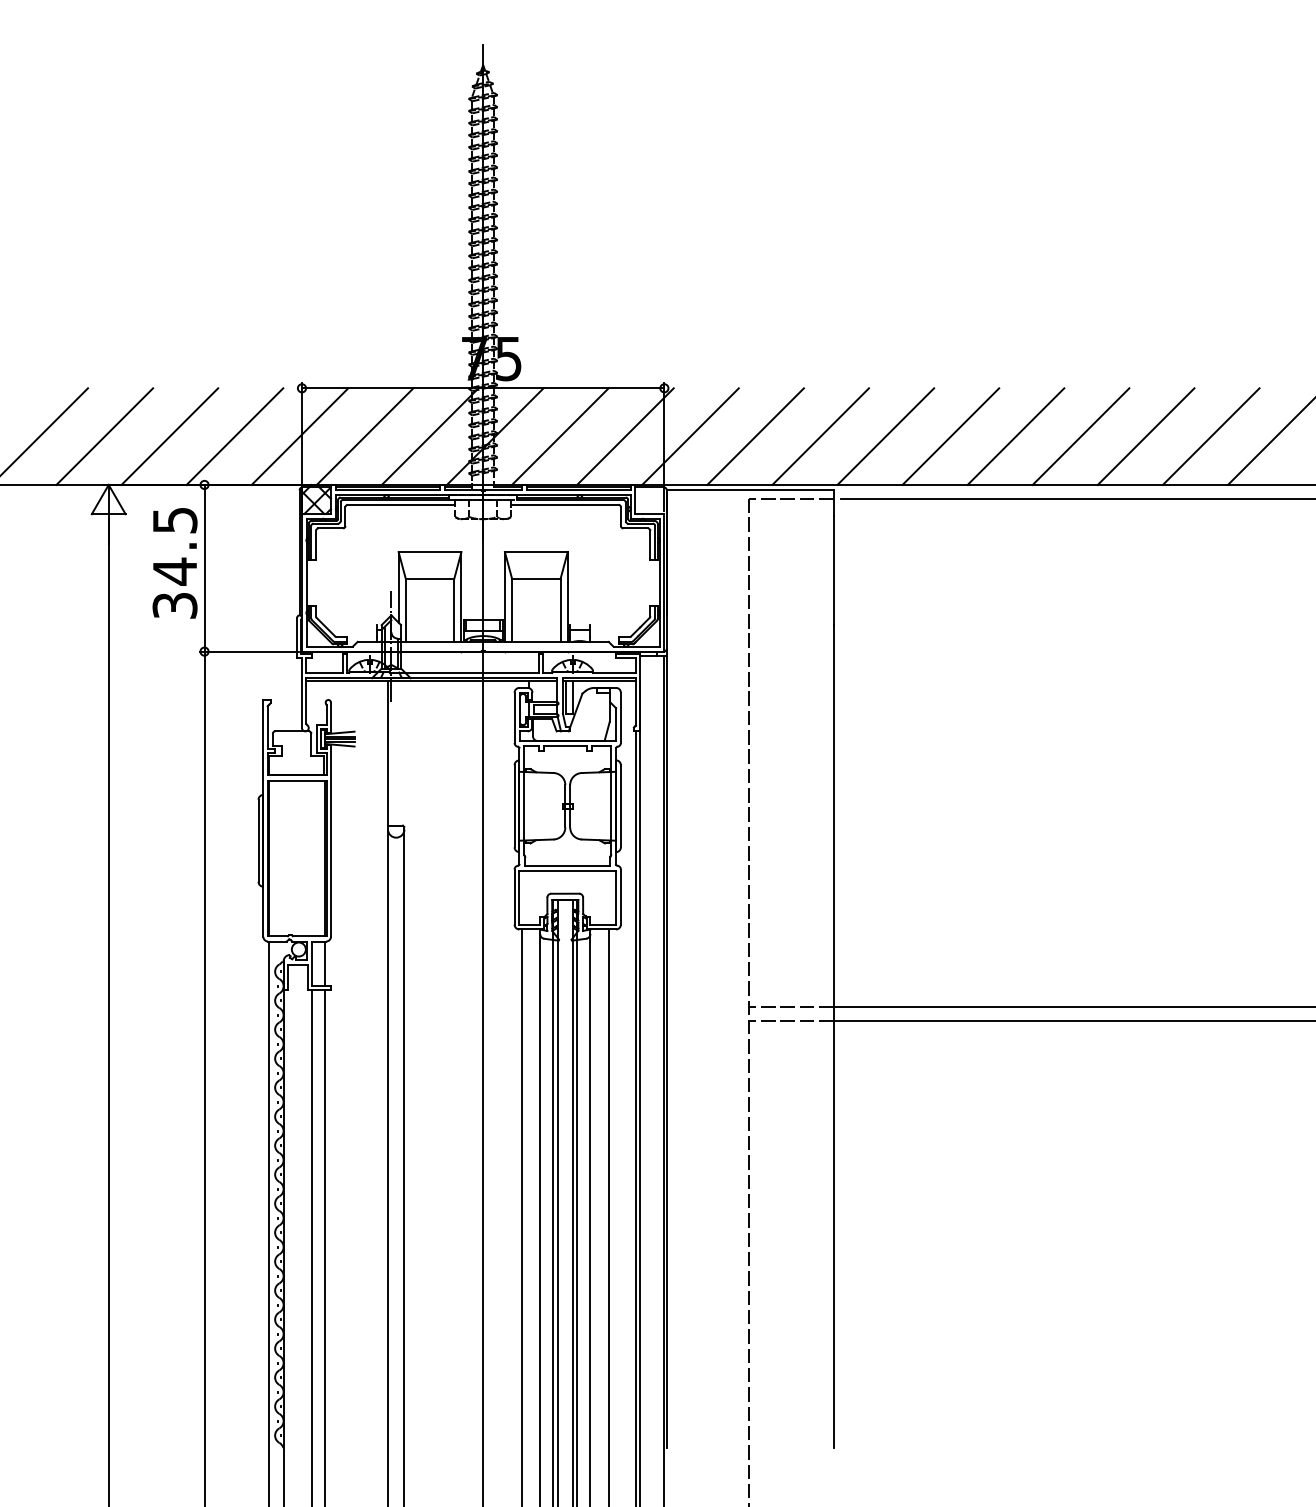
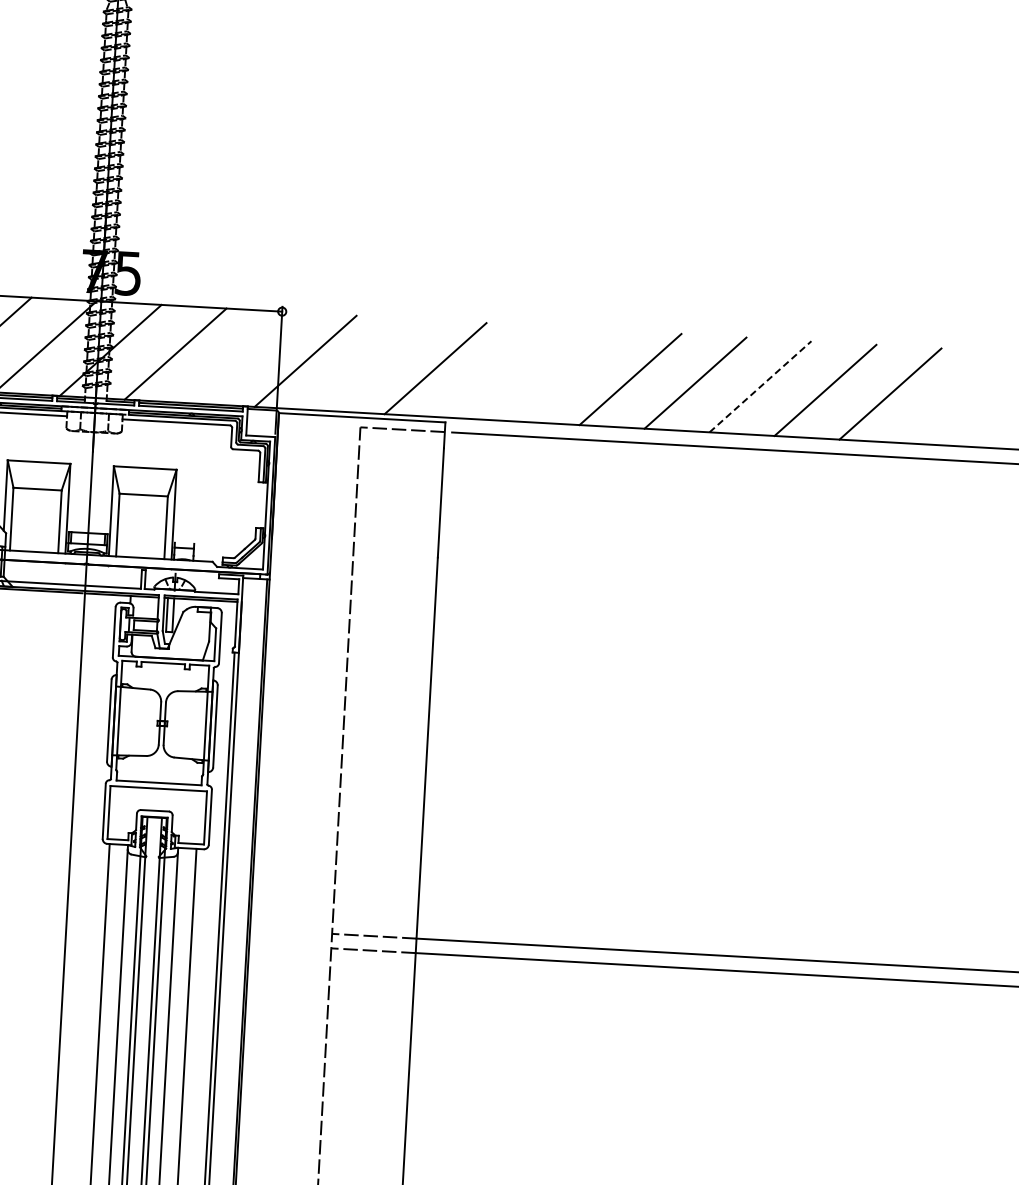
line: (625, 436) -> (240, 357), removed
line: (755, 436) -> (370, 364), removed
line: (885, 436) -> (500, 372), removed
line: (950, 436) -> (565, 375), removed
line: (1146, 436) -> (760, 386), solid -> dashed

